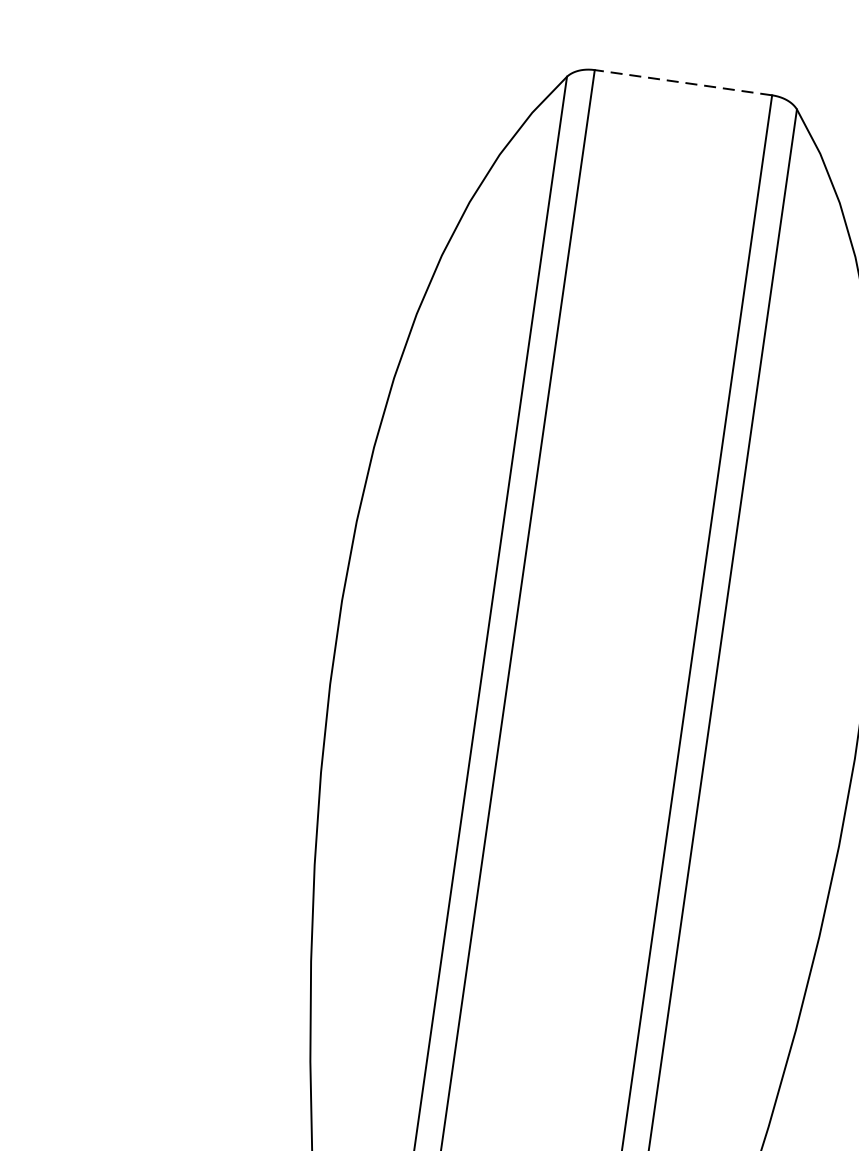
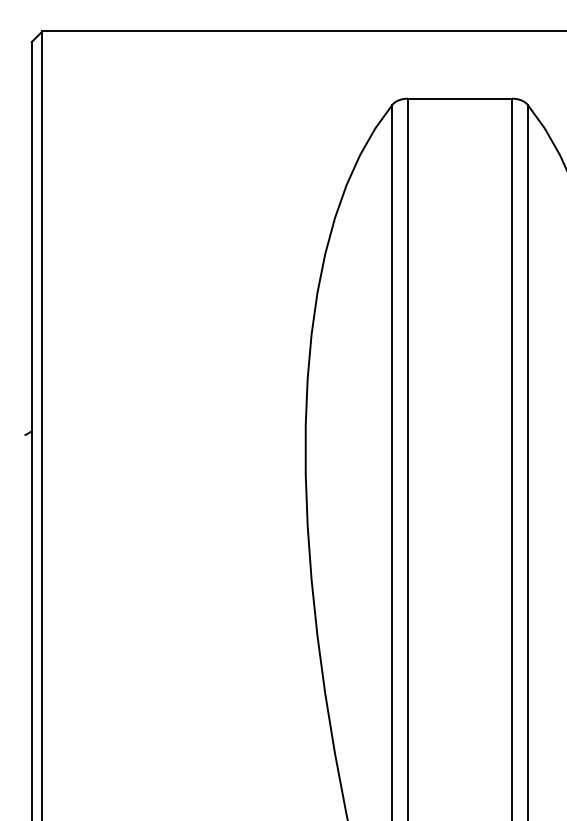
line: (682, 82) -> (459, 98), dashed -> solid

